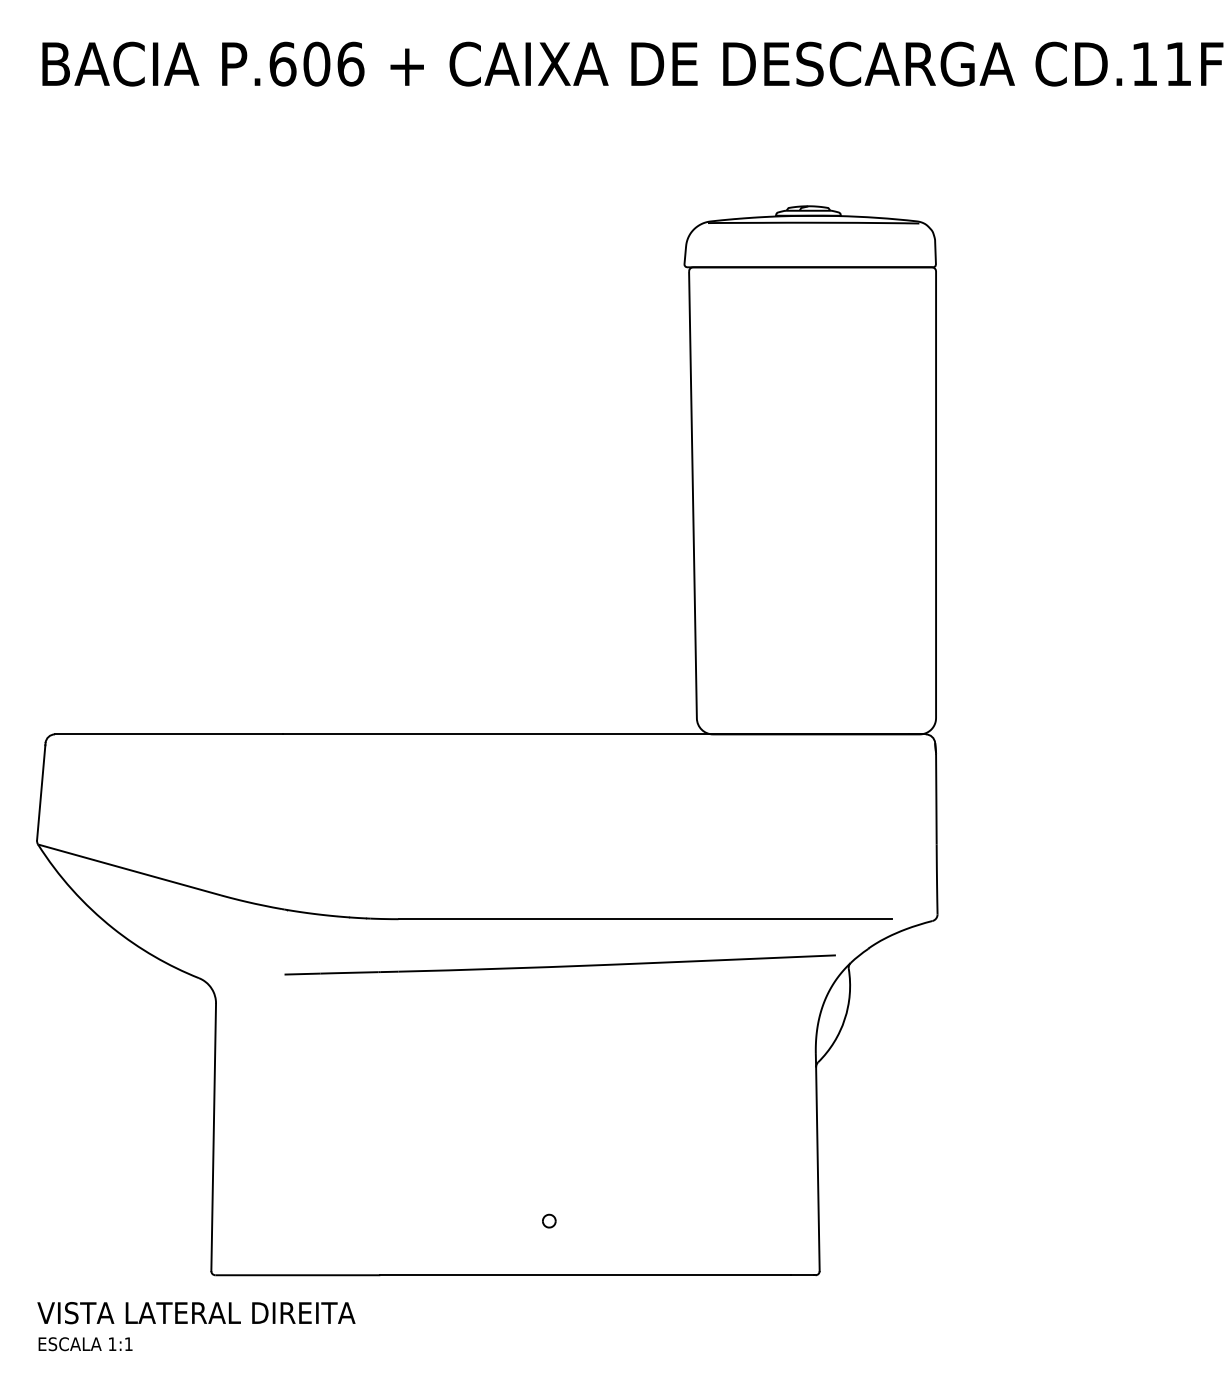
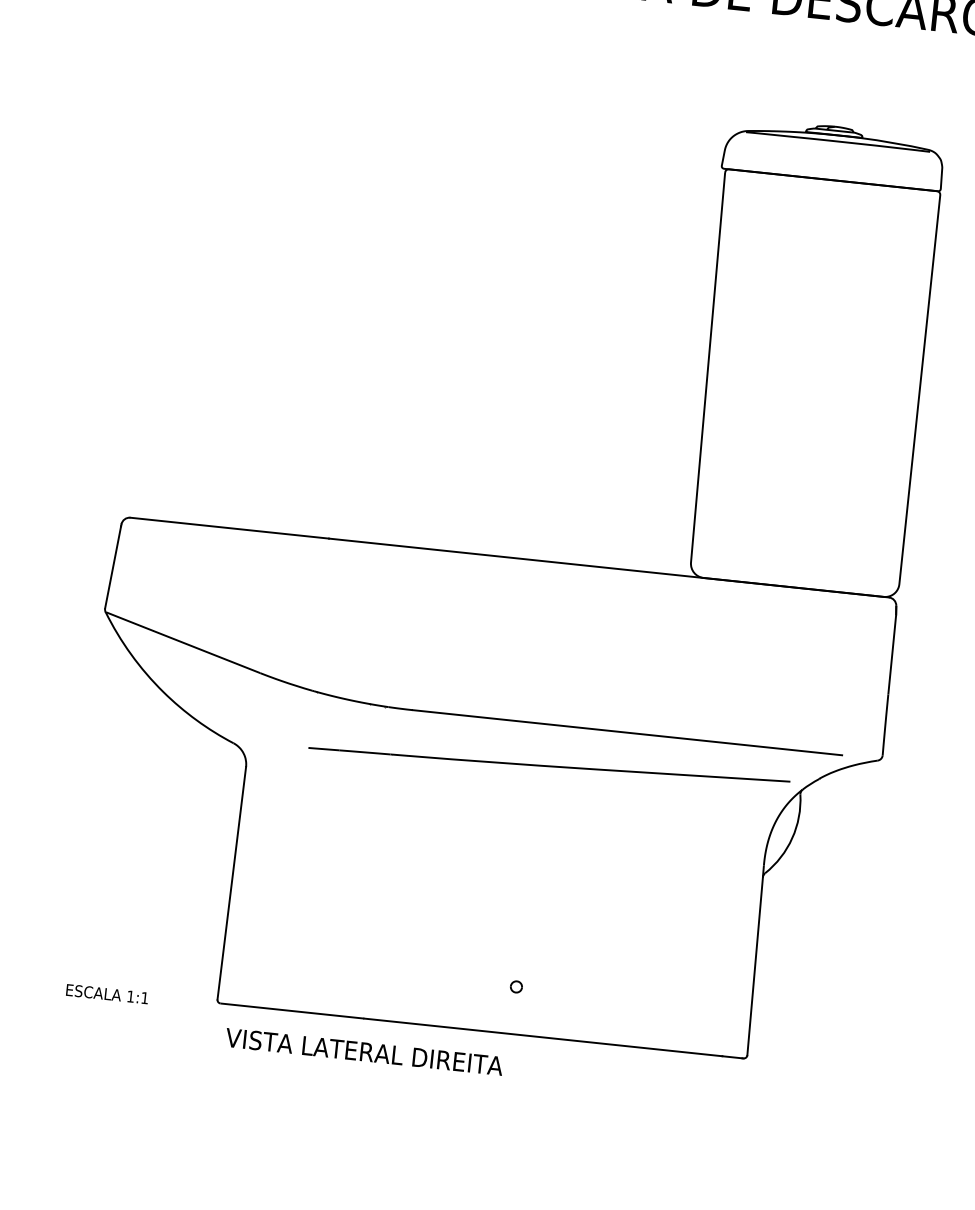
text: (196, 1313) -> (364, 1052), moved
text: (85, 1344) -> (107, 994), moved

